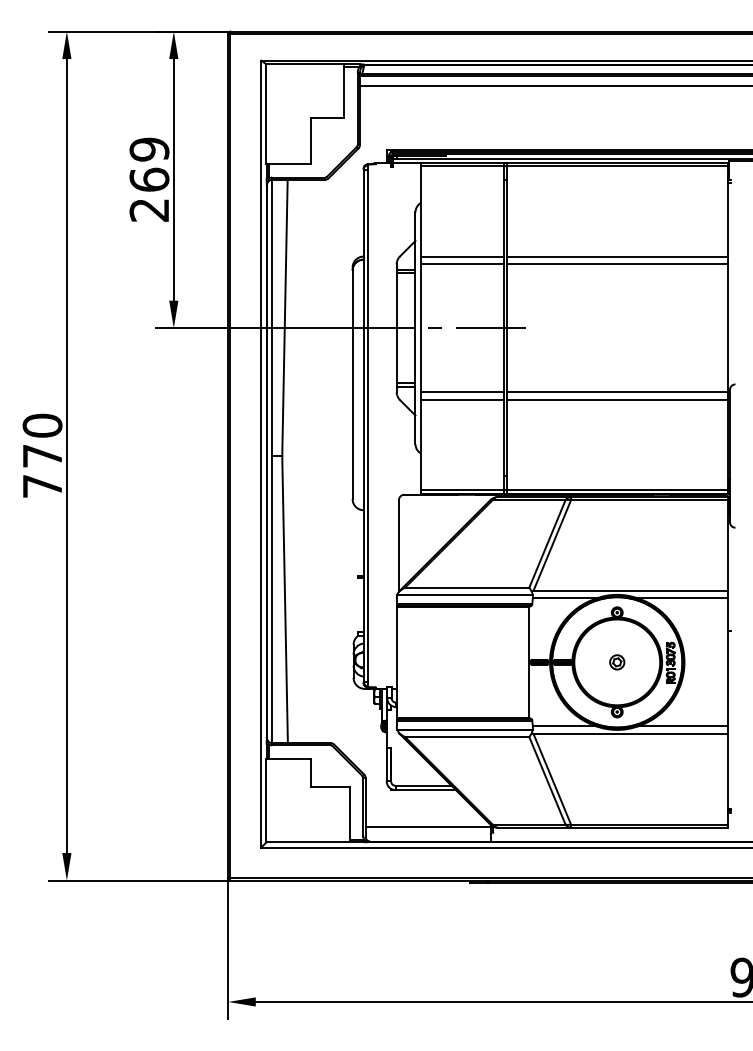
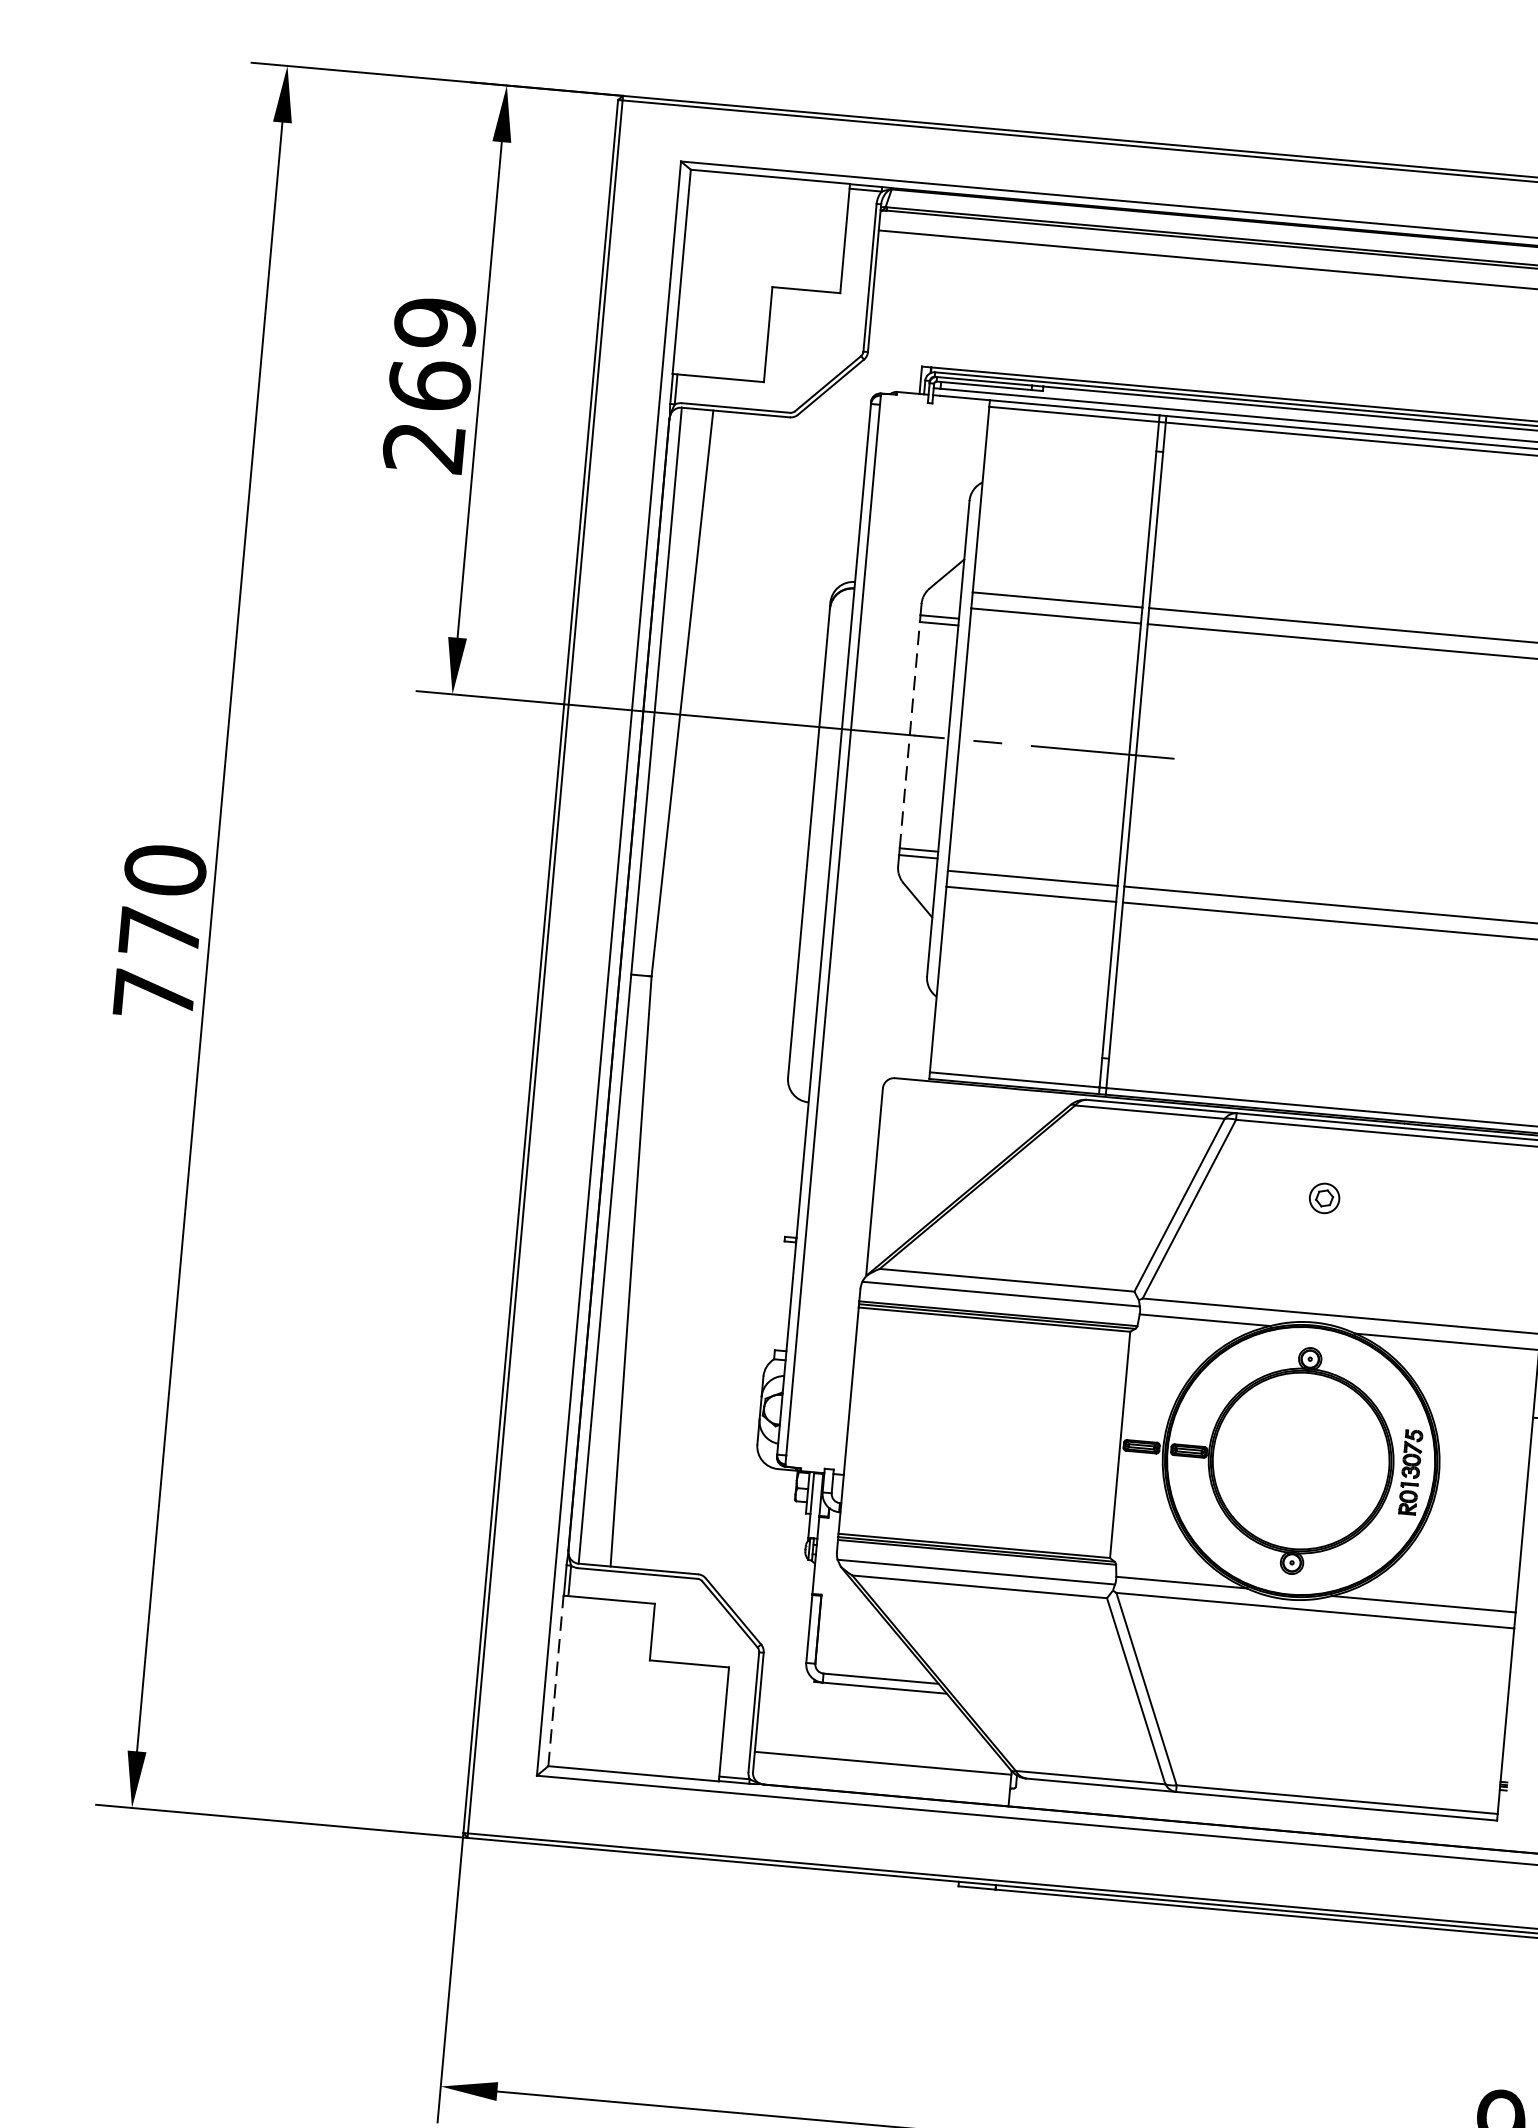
line: (396, 327) -> (909, 733), solid -> dashed
part: (617, 662) -> (1325, 1198), moved
line: (266, 800) -> (556, 1680), solid -> dashed

